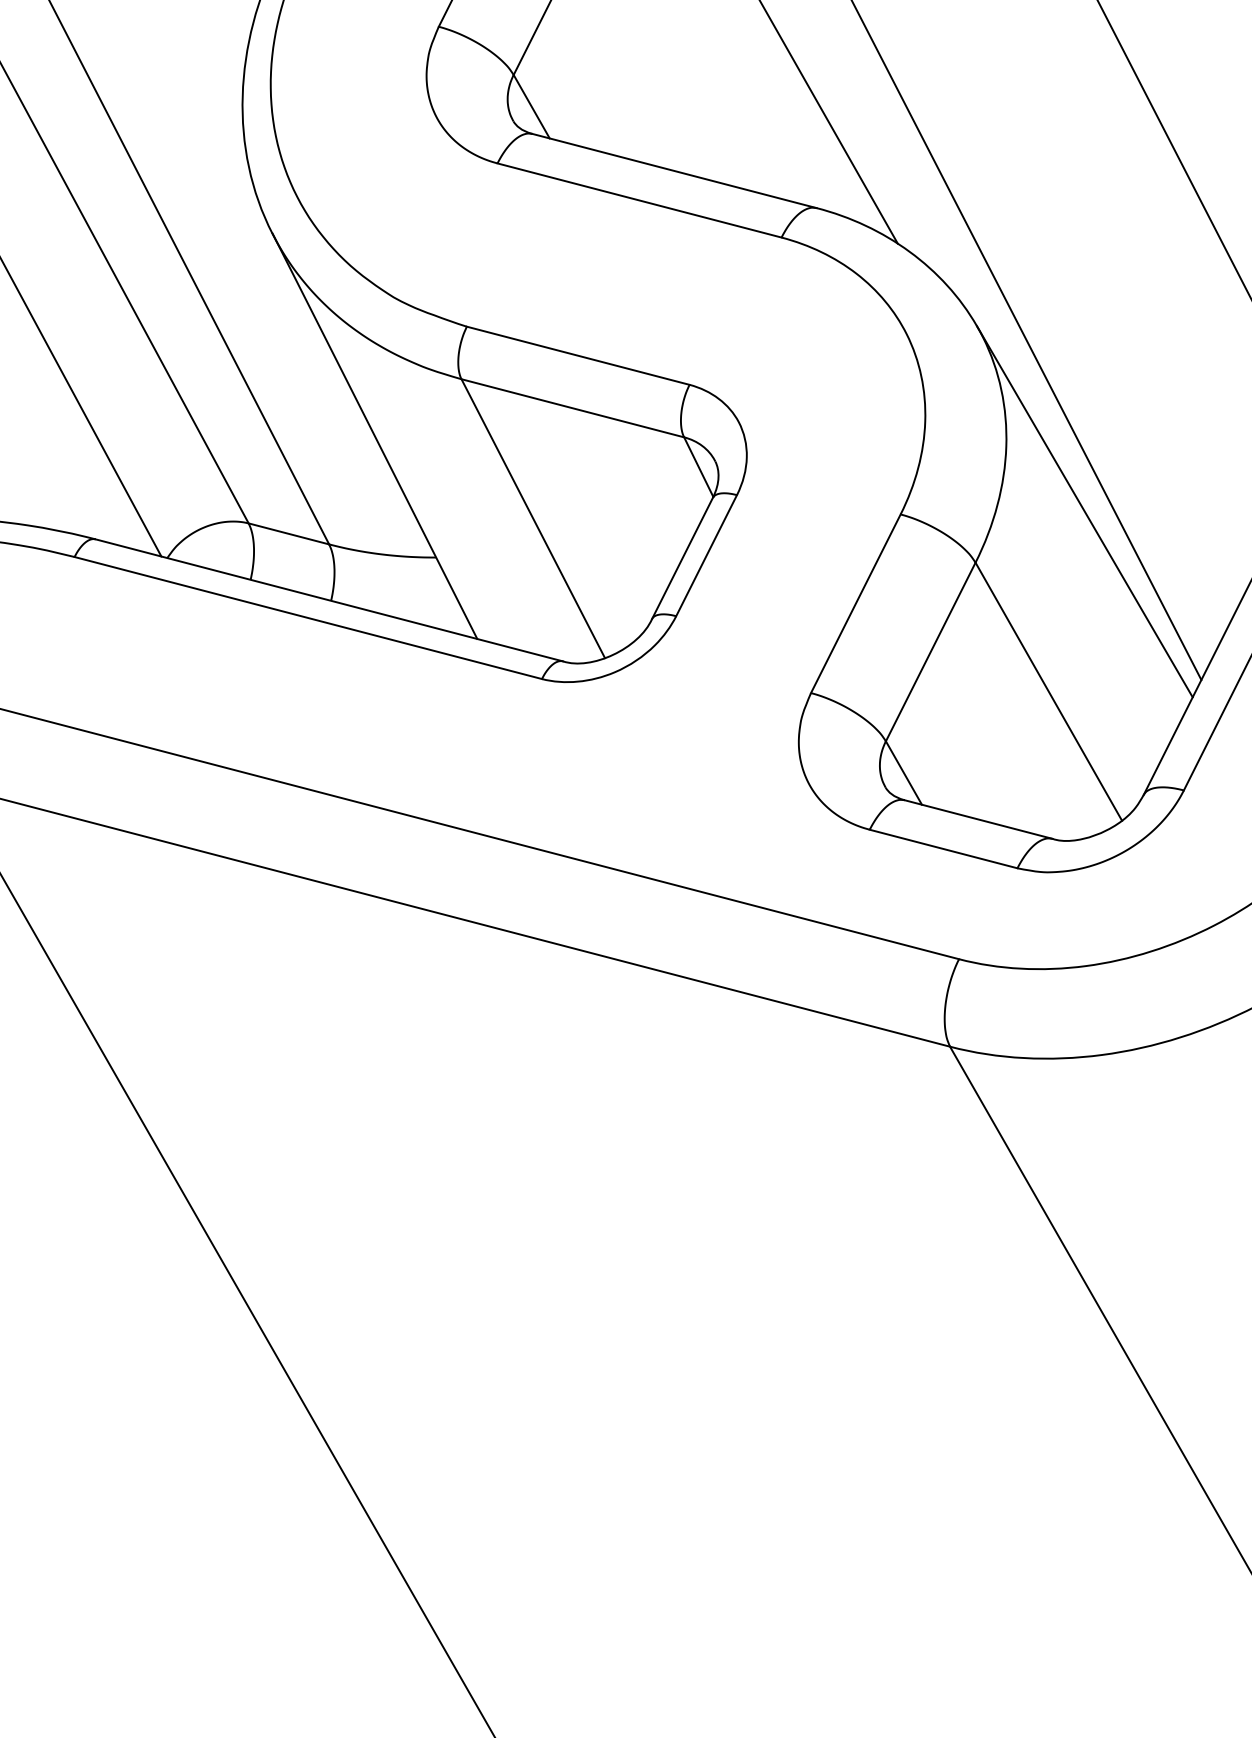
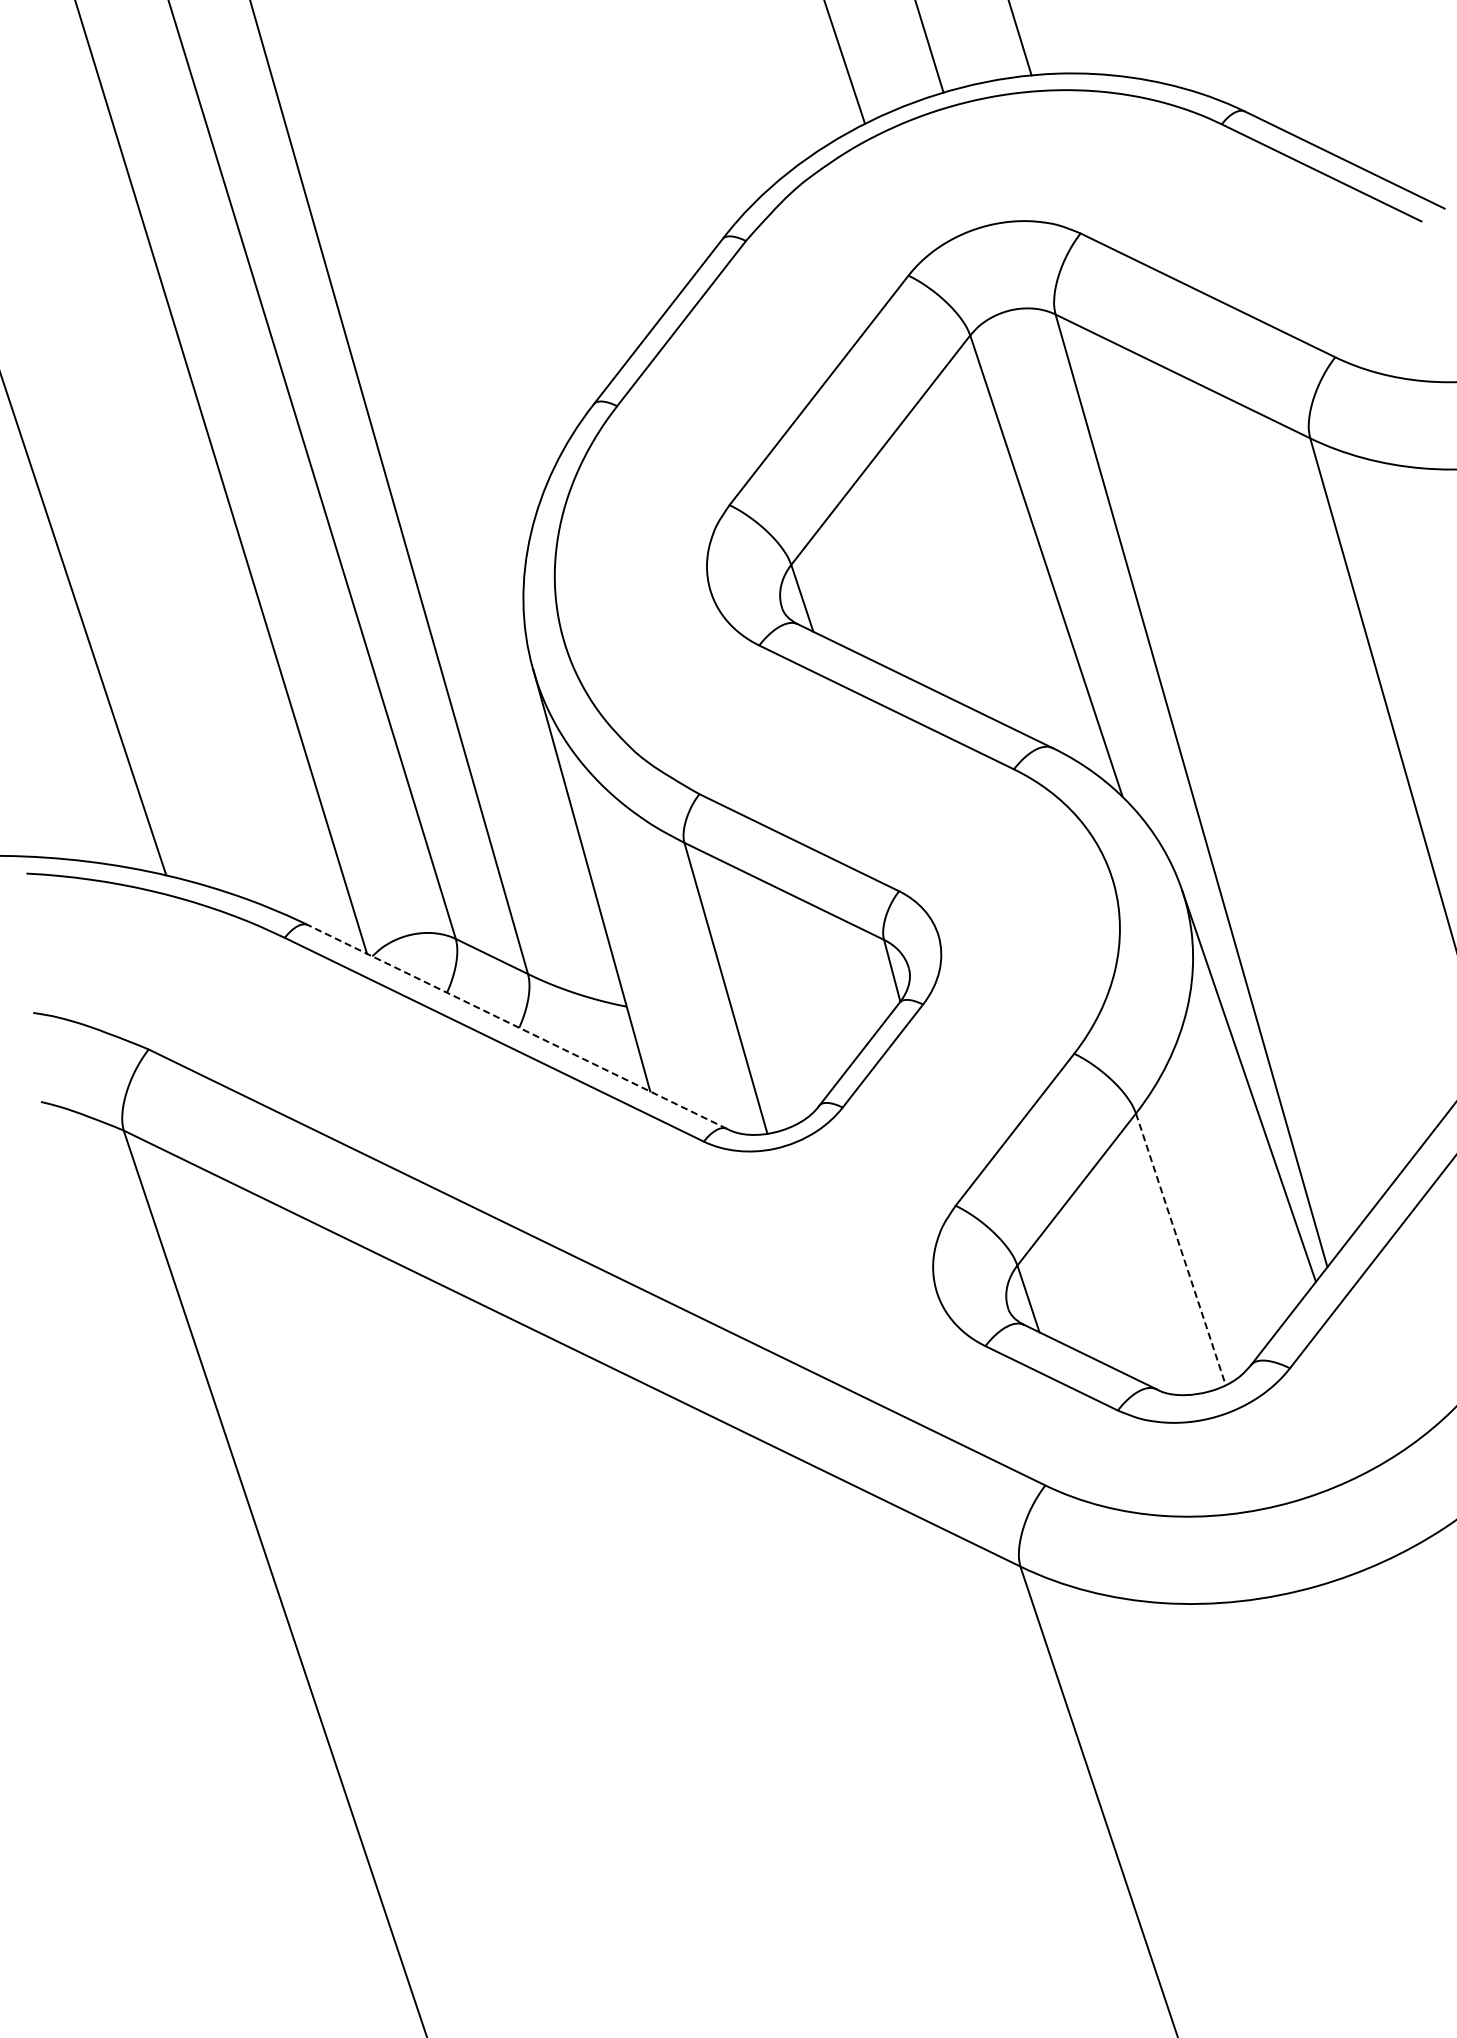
line: (329, 599) -> (517, 1026), solid -> dashed
line: (1049, 691) -> (1181, 1249), solid -> dashed

